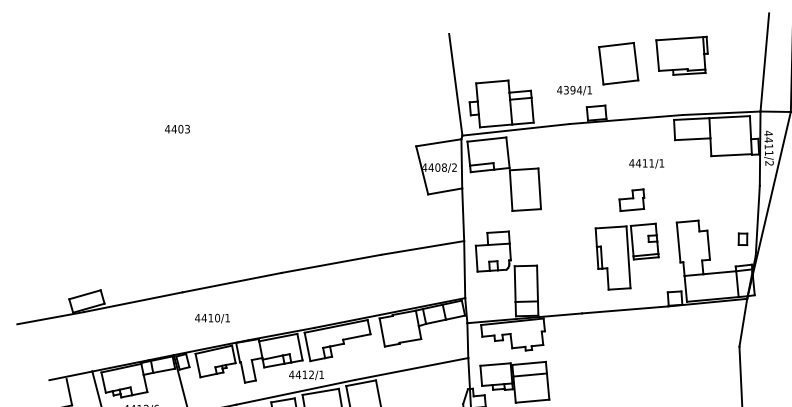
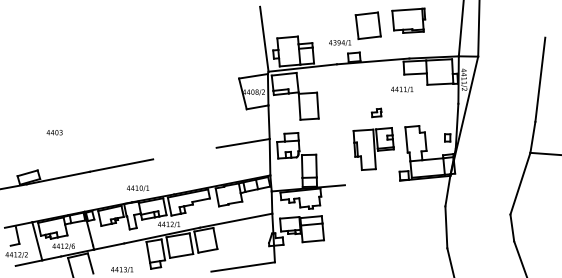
text: (177, 129) -> (54, 132), moved
text: (647, 163) -> (402, 89), moved
part: (631, 199) -> (376, 112), size x0.6
line: (330, 263) -> (184, 153), removed
line: (625, 309) -> (372, 182), removed
text: (213, 318) -> (138, 188), moved

